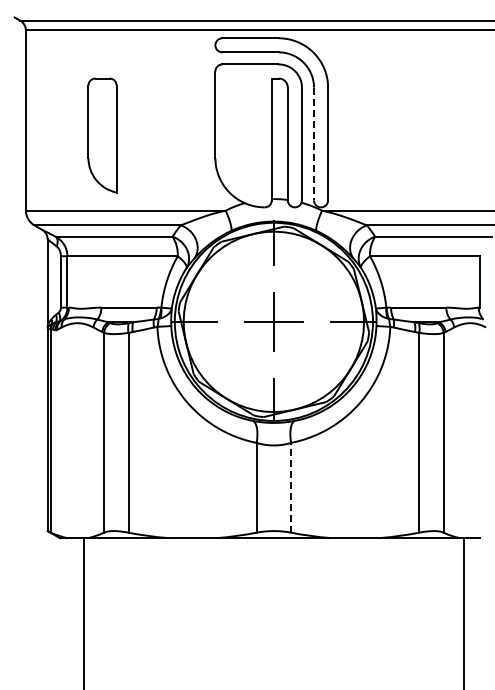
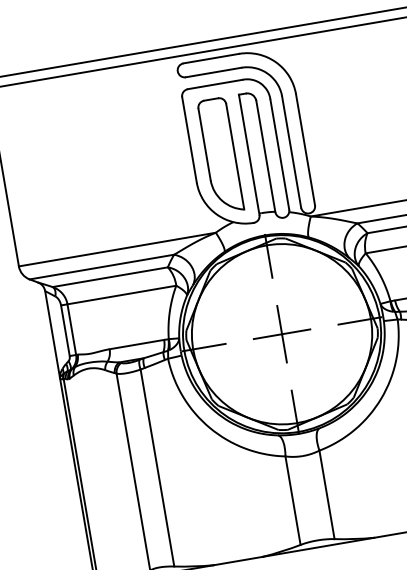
part: (102, 135) -> (220, 155), moved
line: (314, 144) -> (292, 152), dashed -> solid
line: (291, 487) -> (327, 494), dashed -> solid

